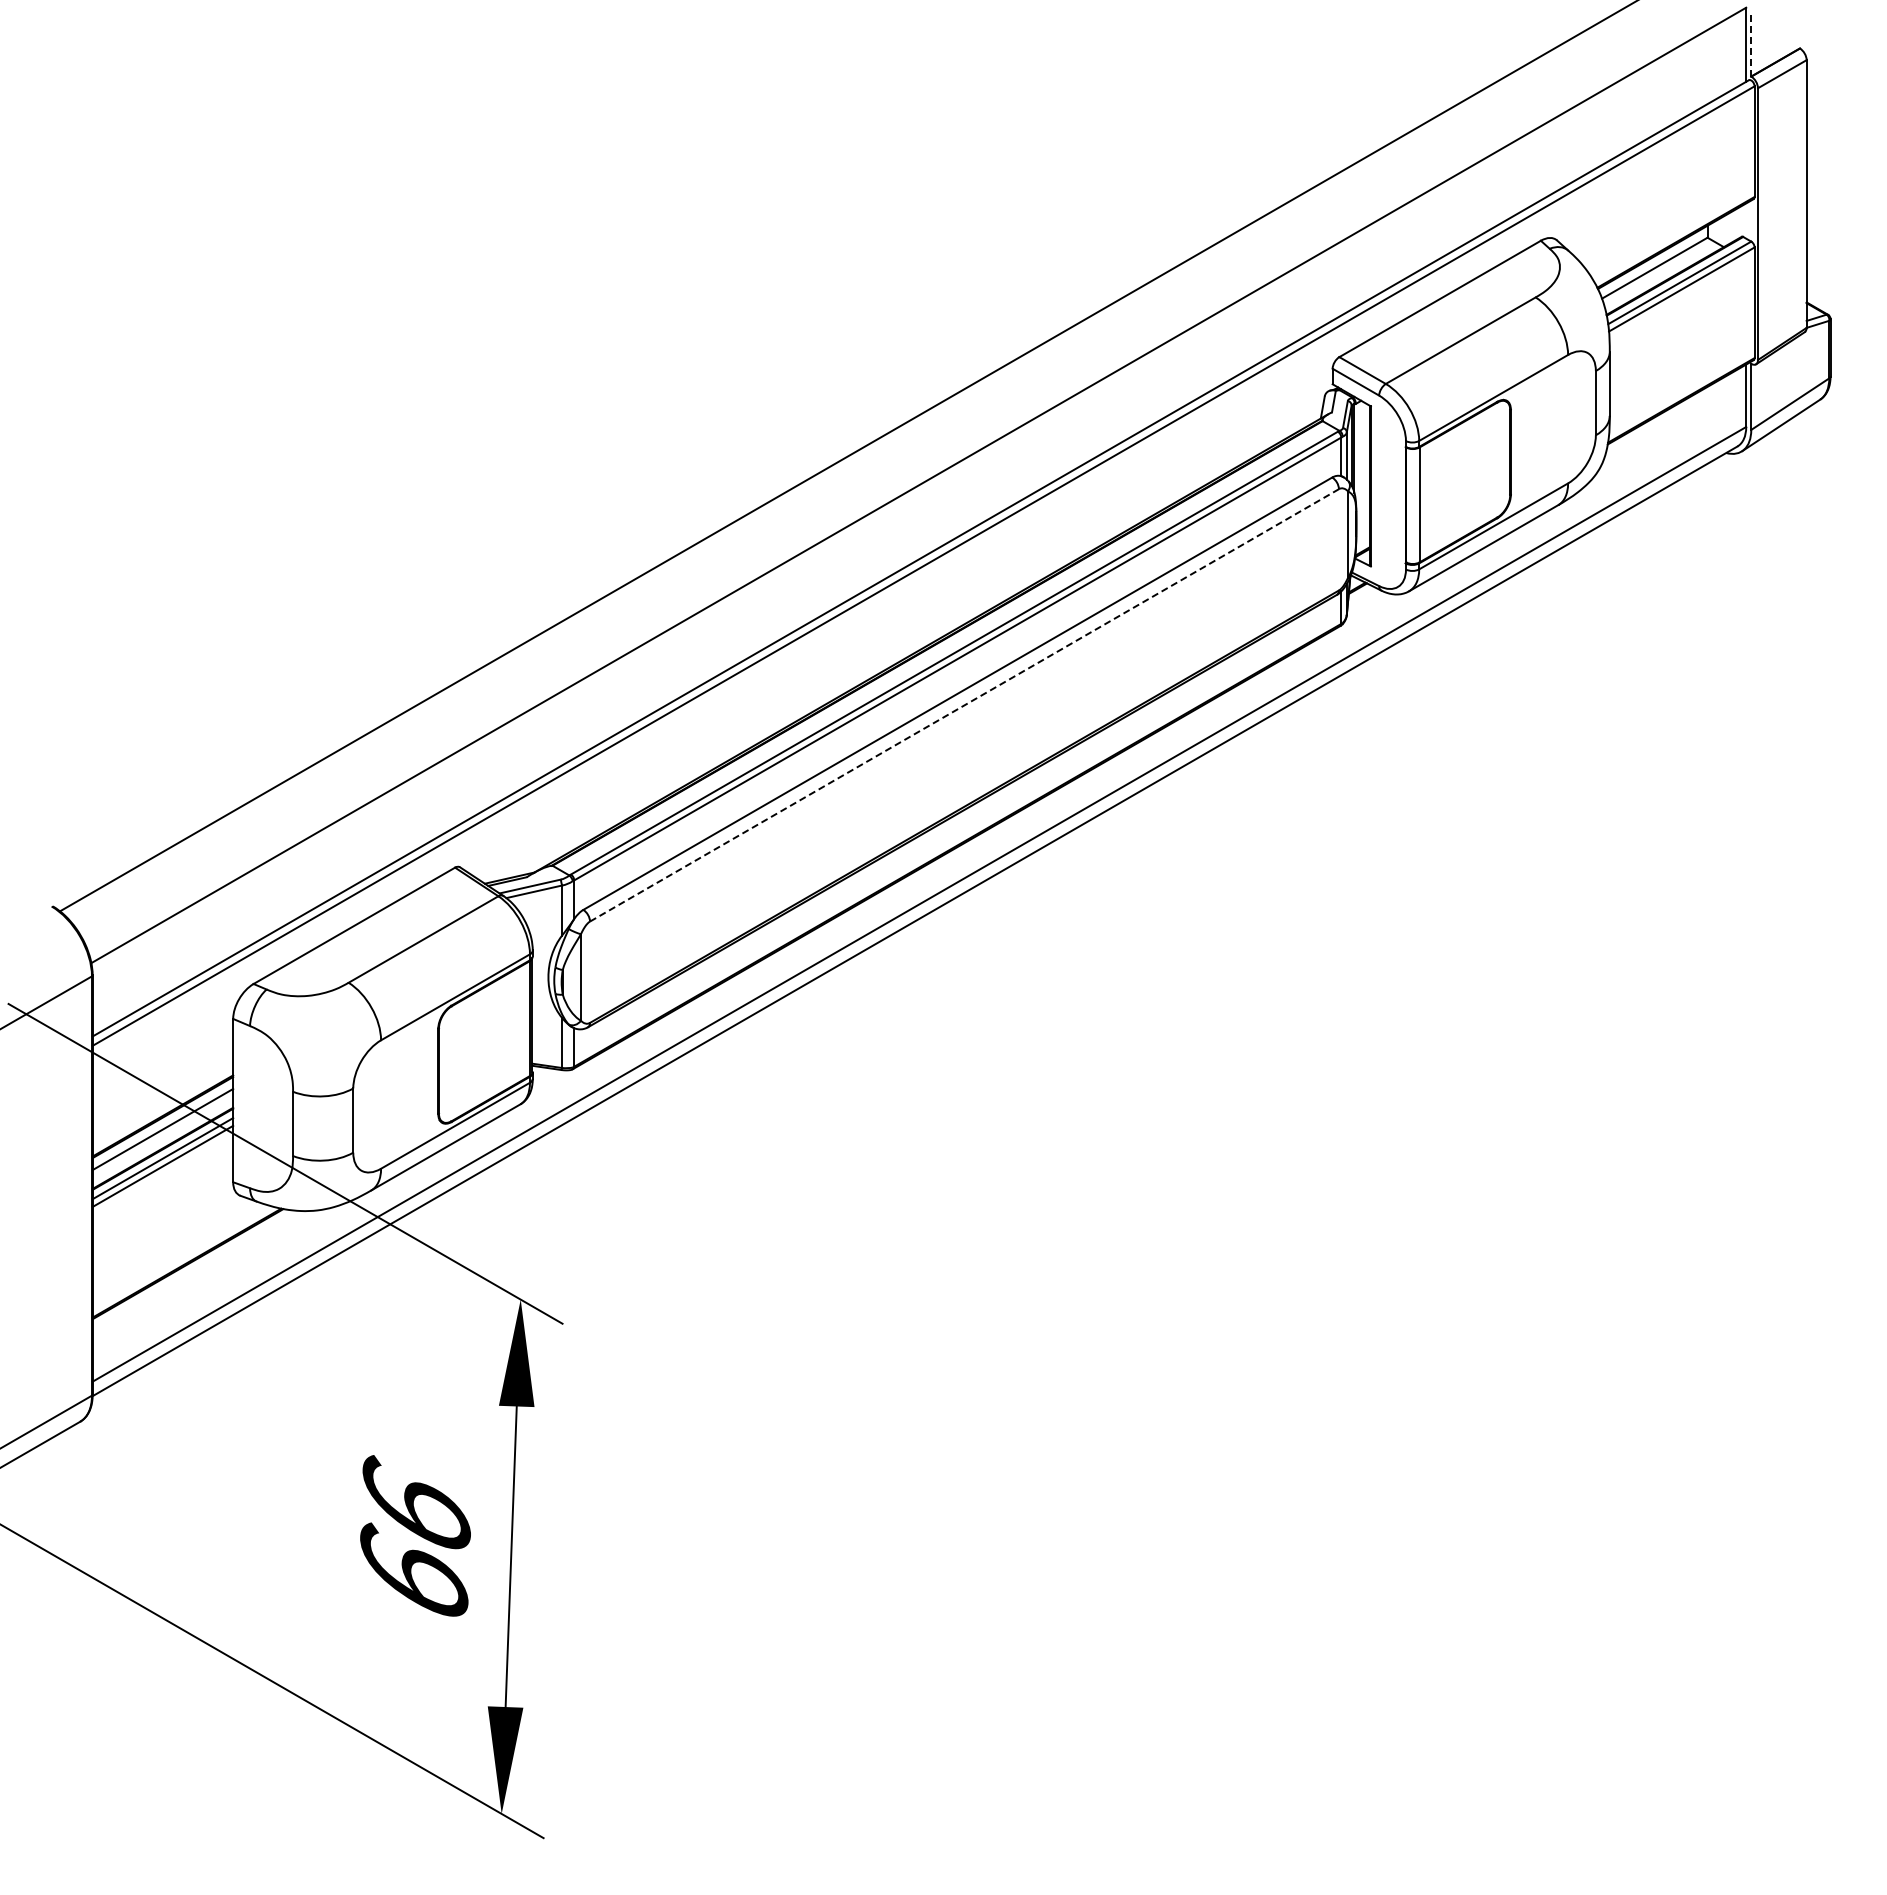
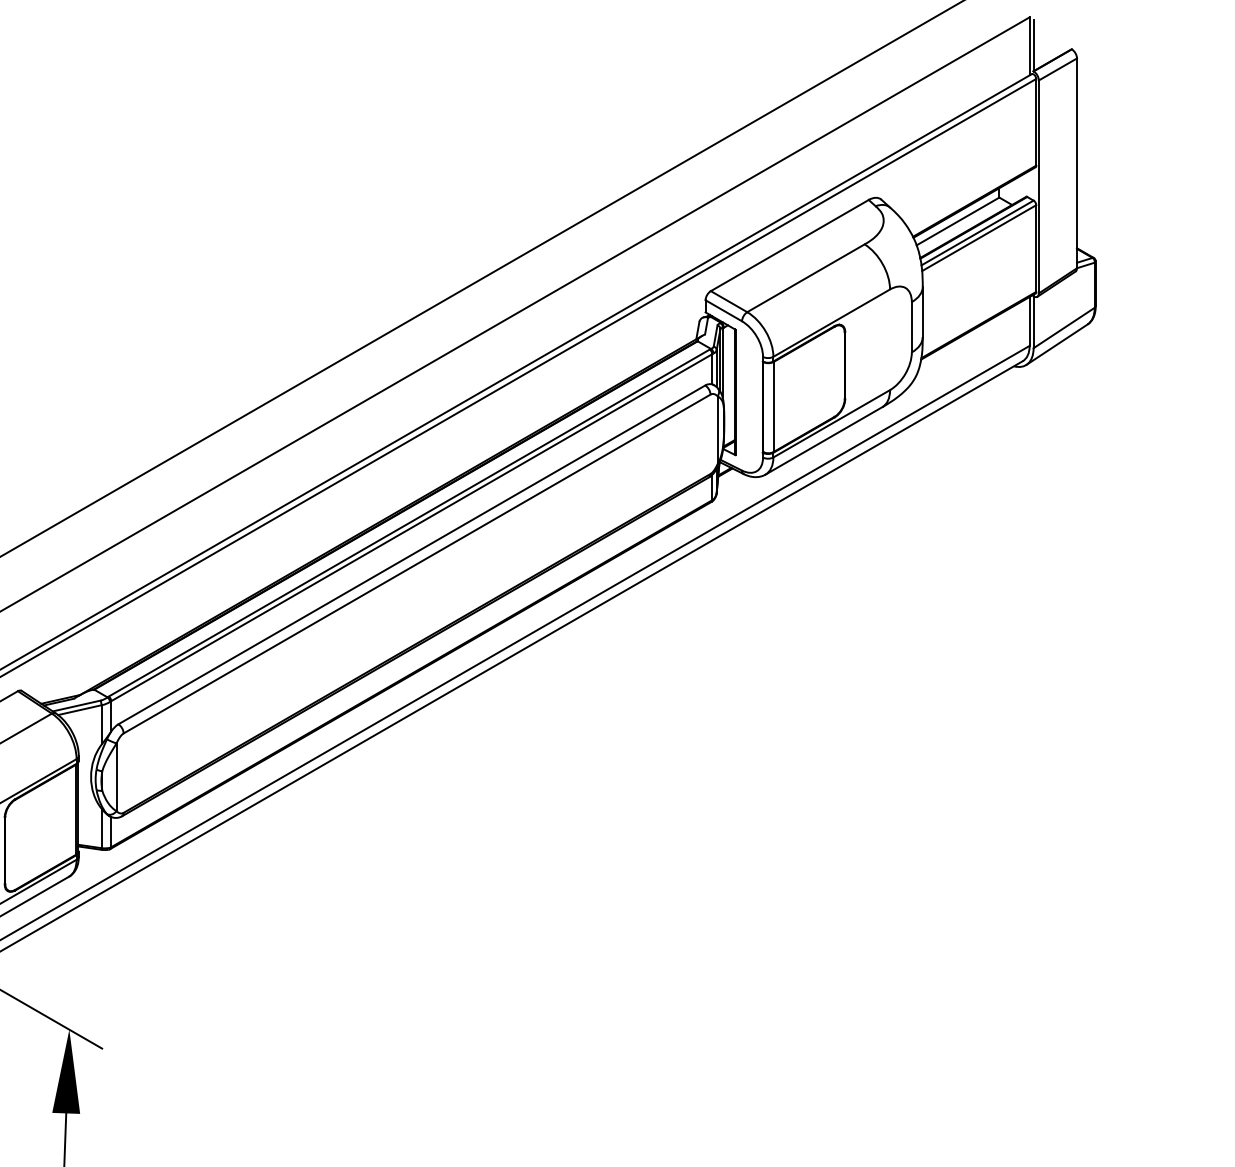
line: (1751, 43) -> (1033, 45), dashed -> solid
line: (964, 705) -> (417, 564), dashed -> solid

